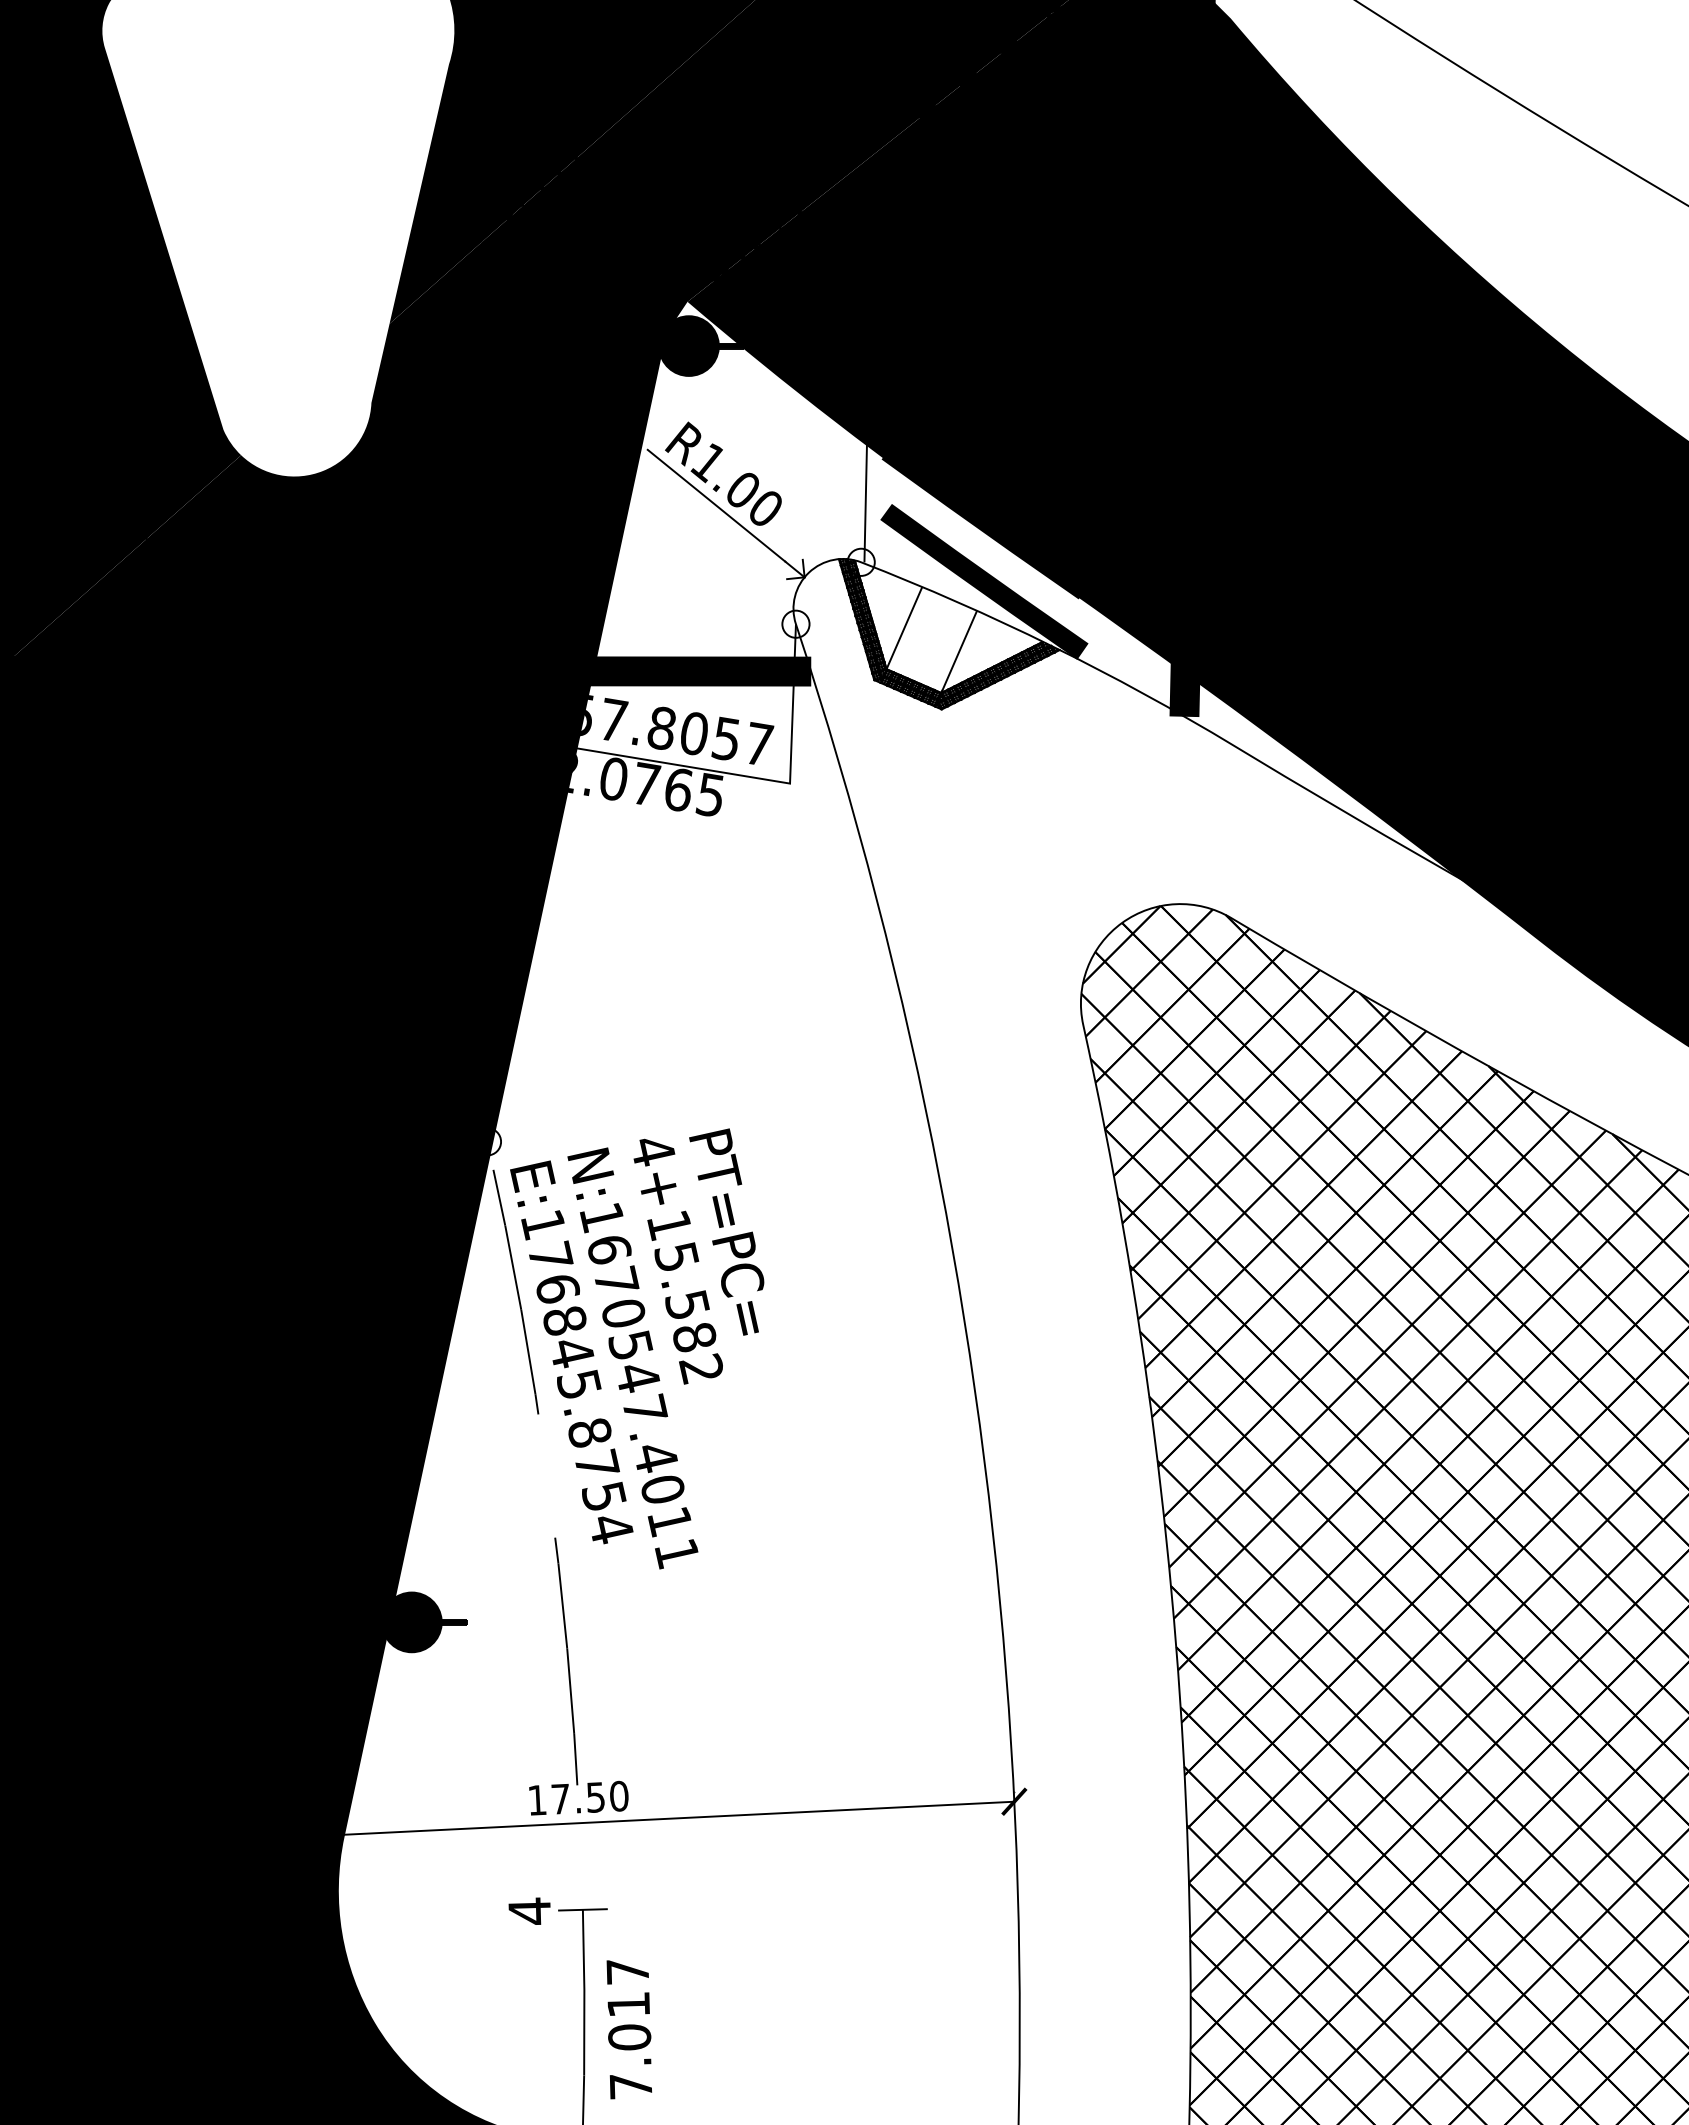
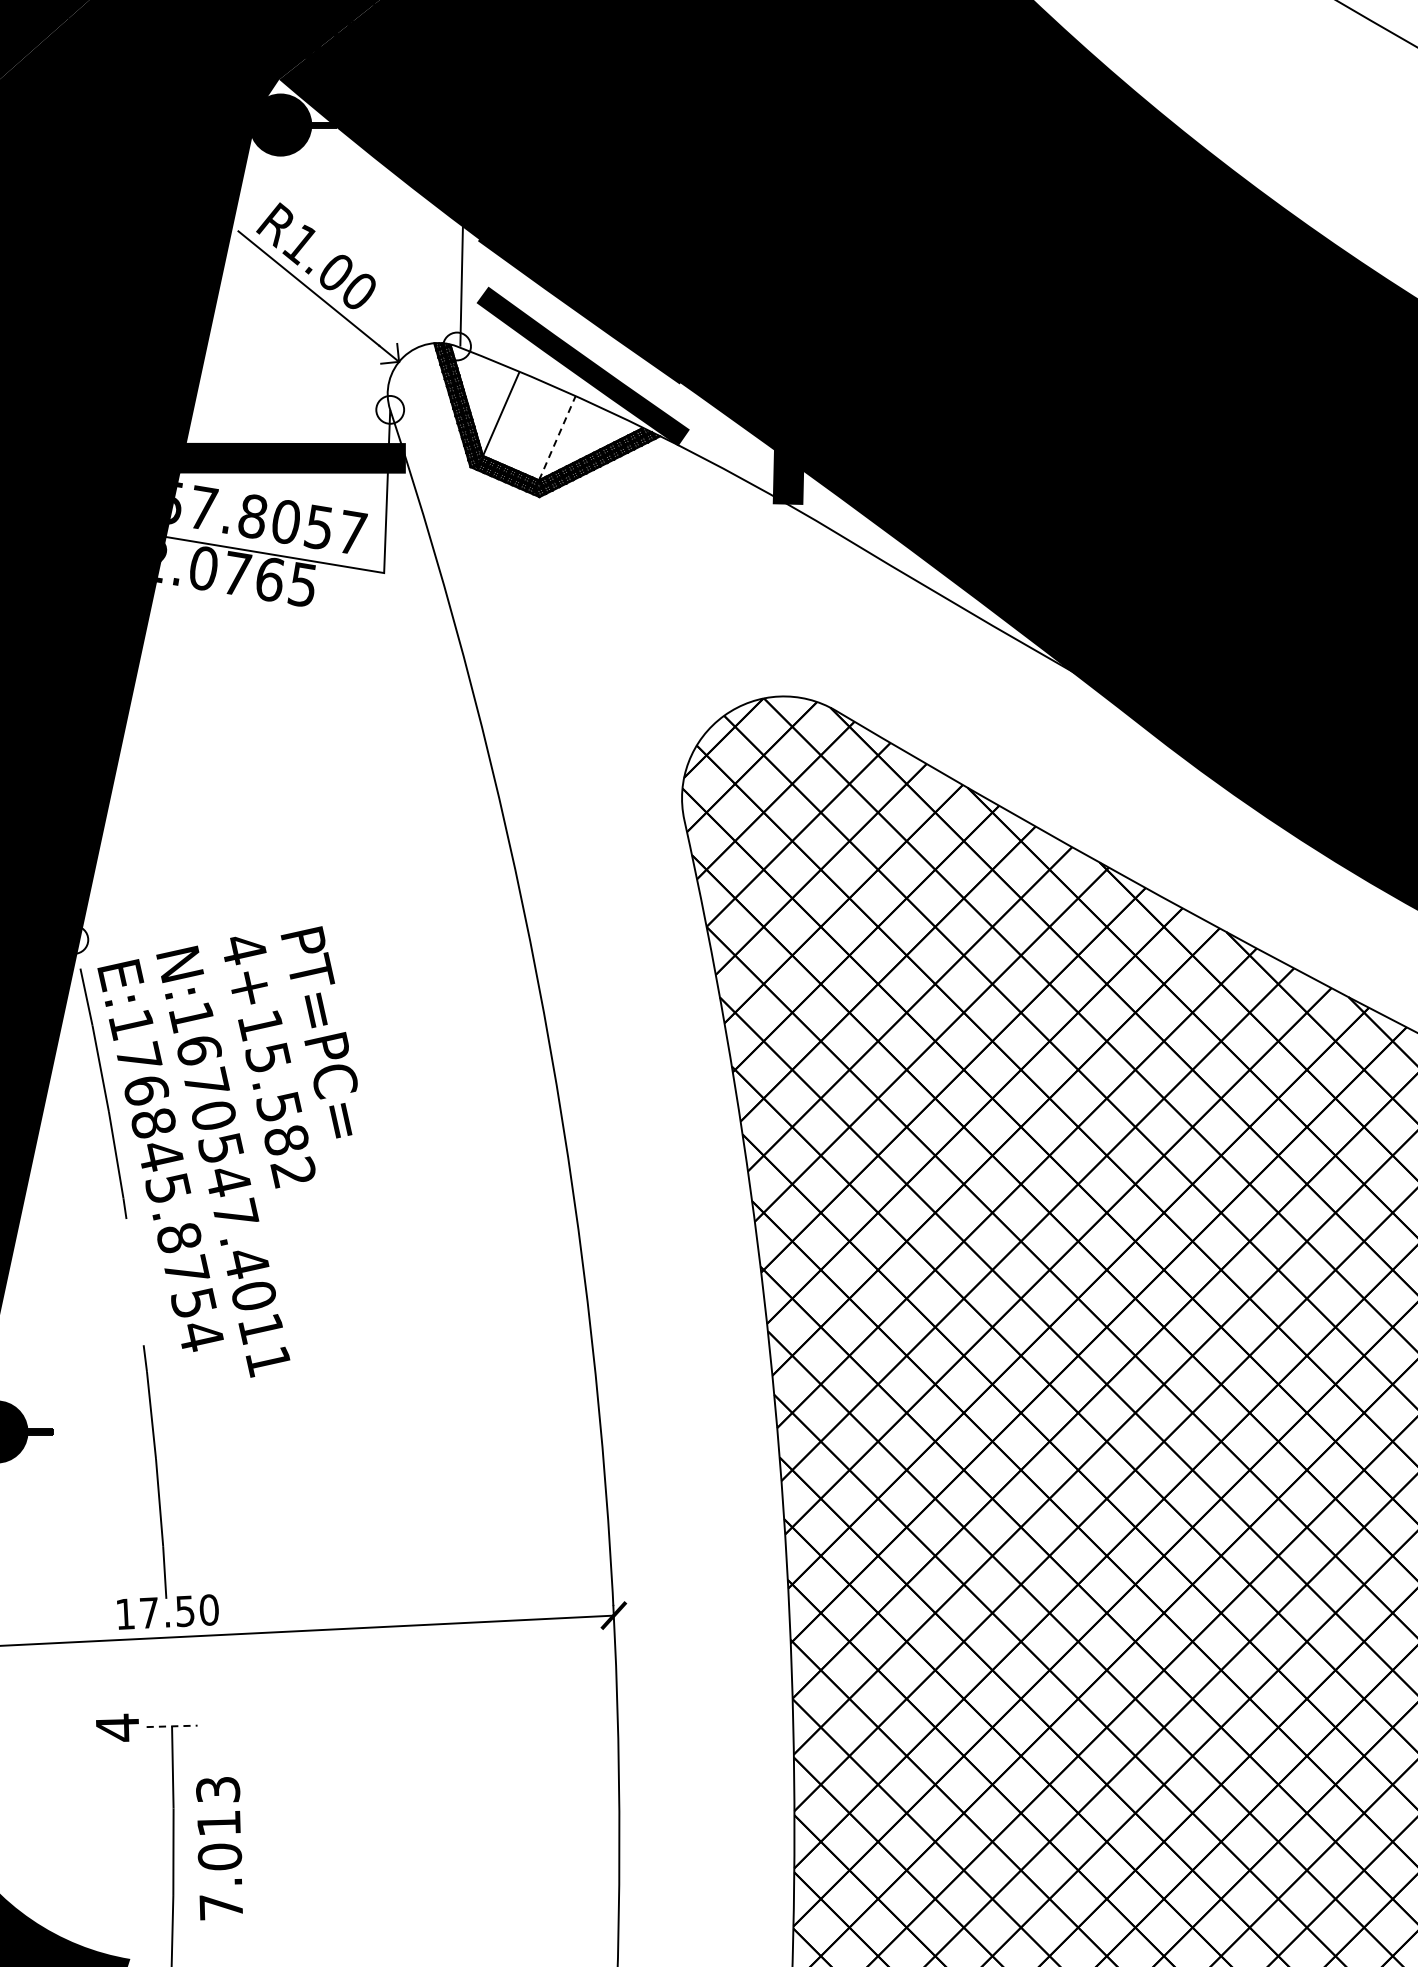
line: (959, 651) -> (557, 437), solid -> dashed
line: (582, 1909) -> (171, 1725), solid -> dashed
text: (627, 1971) -> (217, 1789), 7.017 -> 7.013

